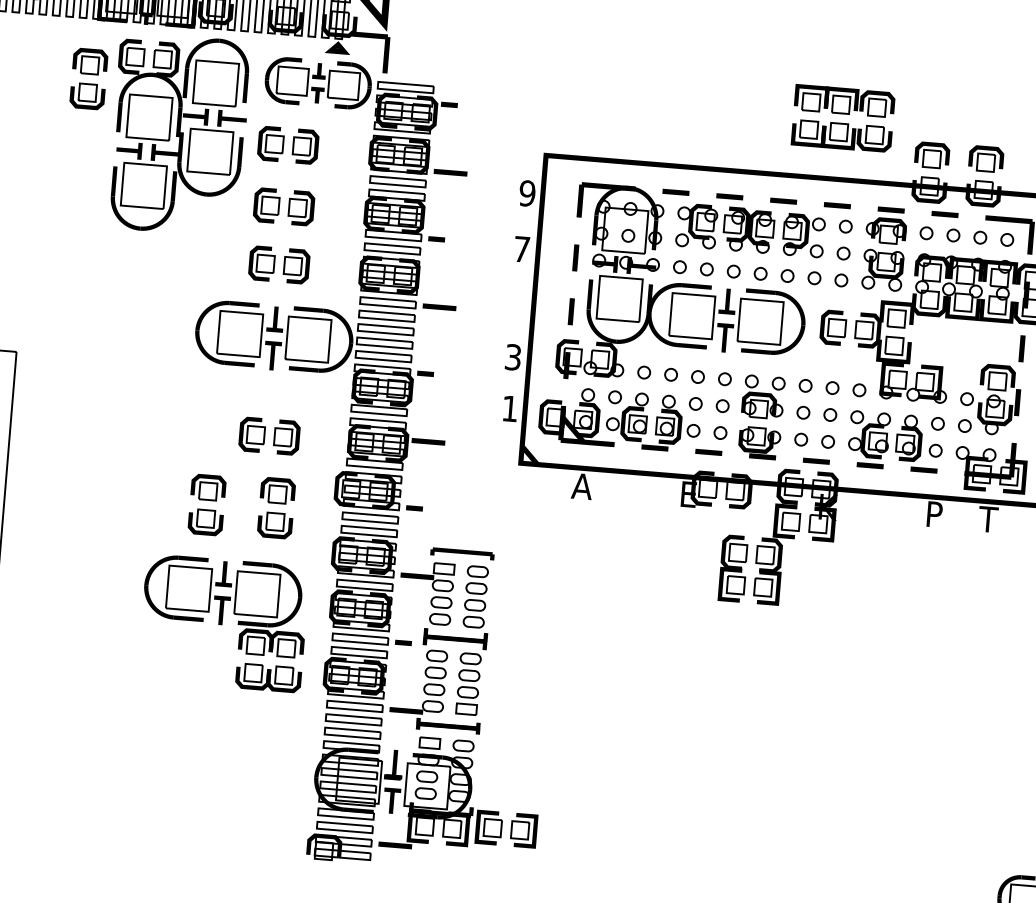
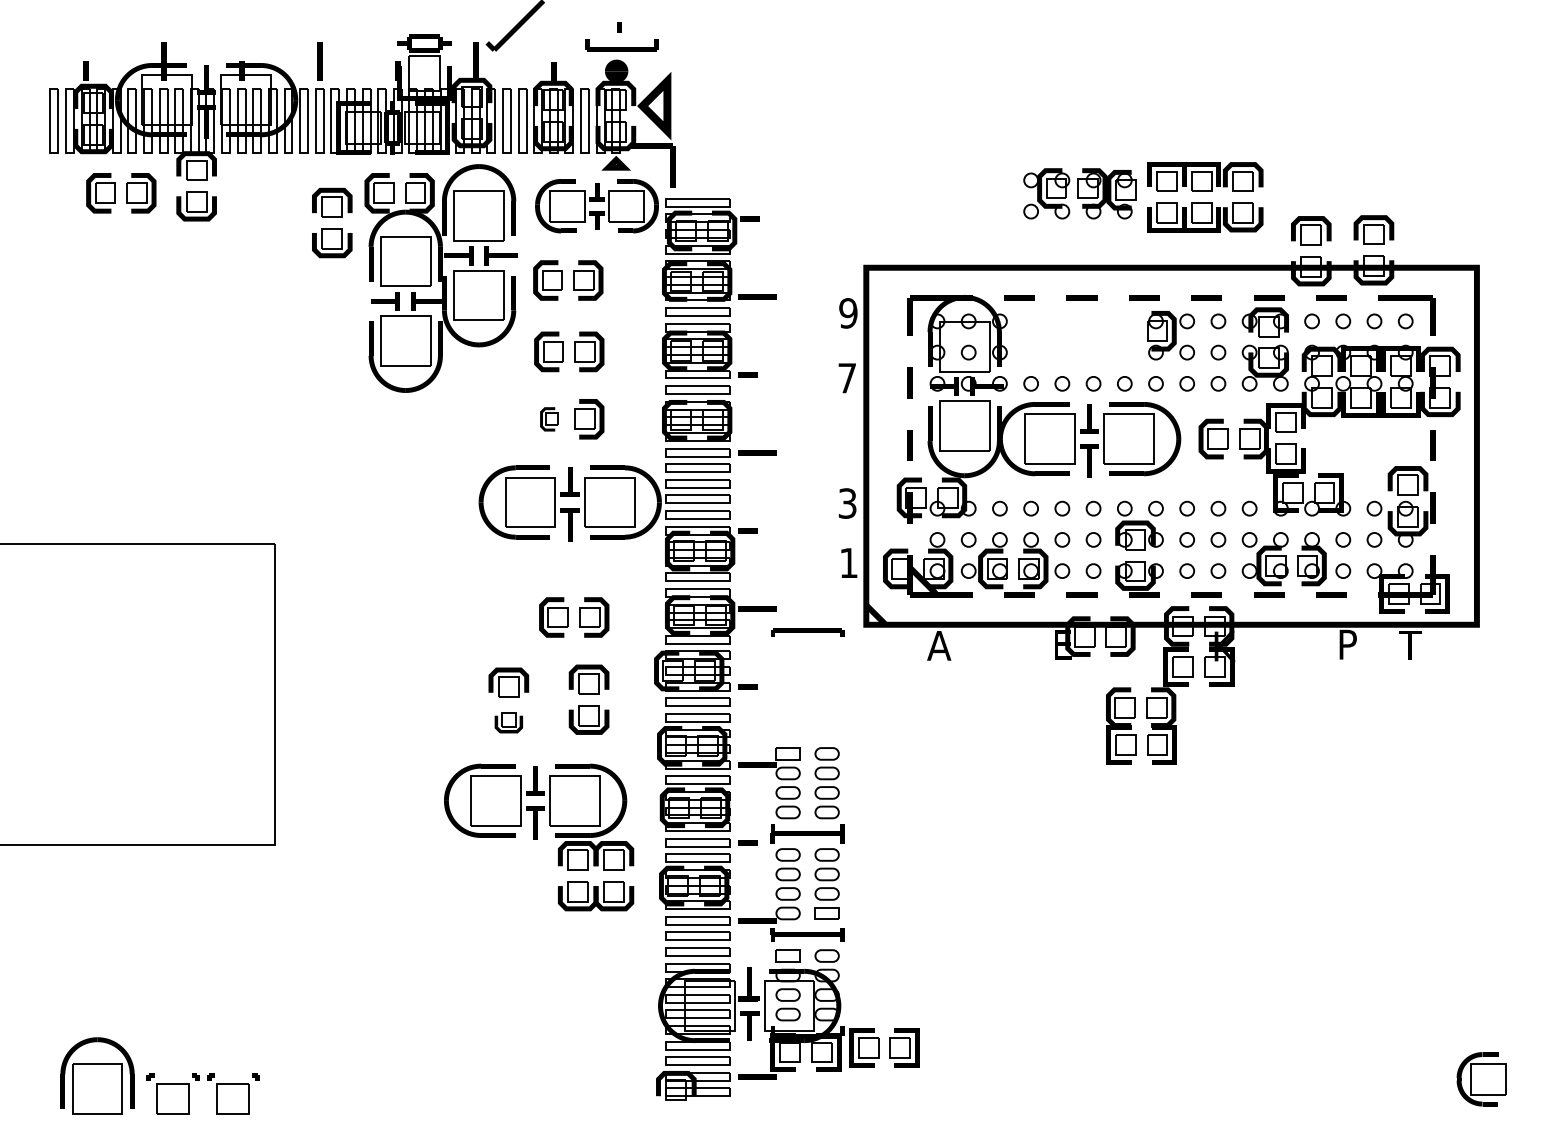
part: (725, 228) -> (1079, 193), moved
part: (261, 263) -> (548, 419), size x0.6
part: (205, 522) -> (508, 722), size x0.7
part: (462, 553) -> (807, 632), moved

